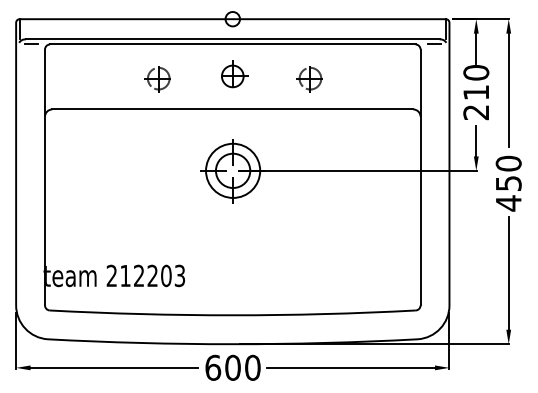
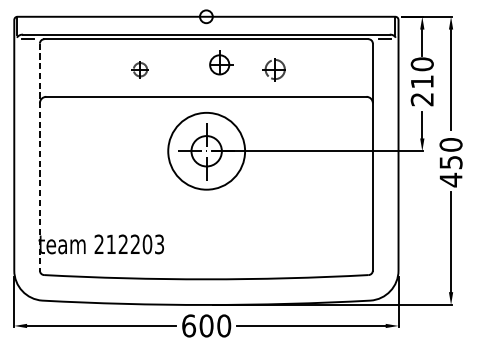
part: (234, 74) -> (221, 63), moved
part: (157, 79) -> (139, 70), size x0.7
circle: (233, 170) -> (207, 150), size x1.6
line: (45, 177) -> (40, 157), solid -> dashed

